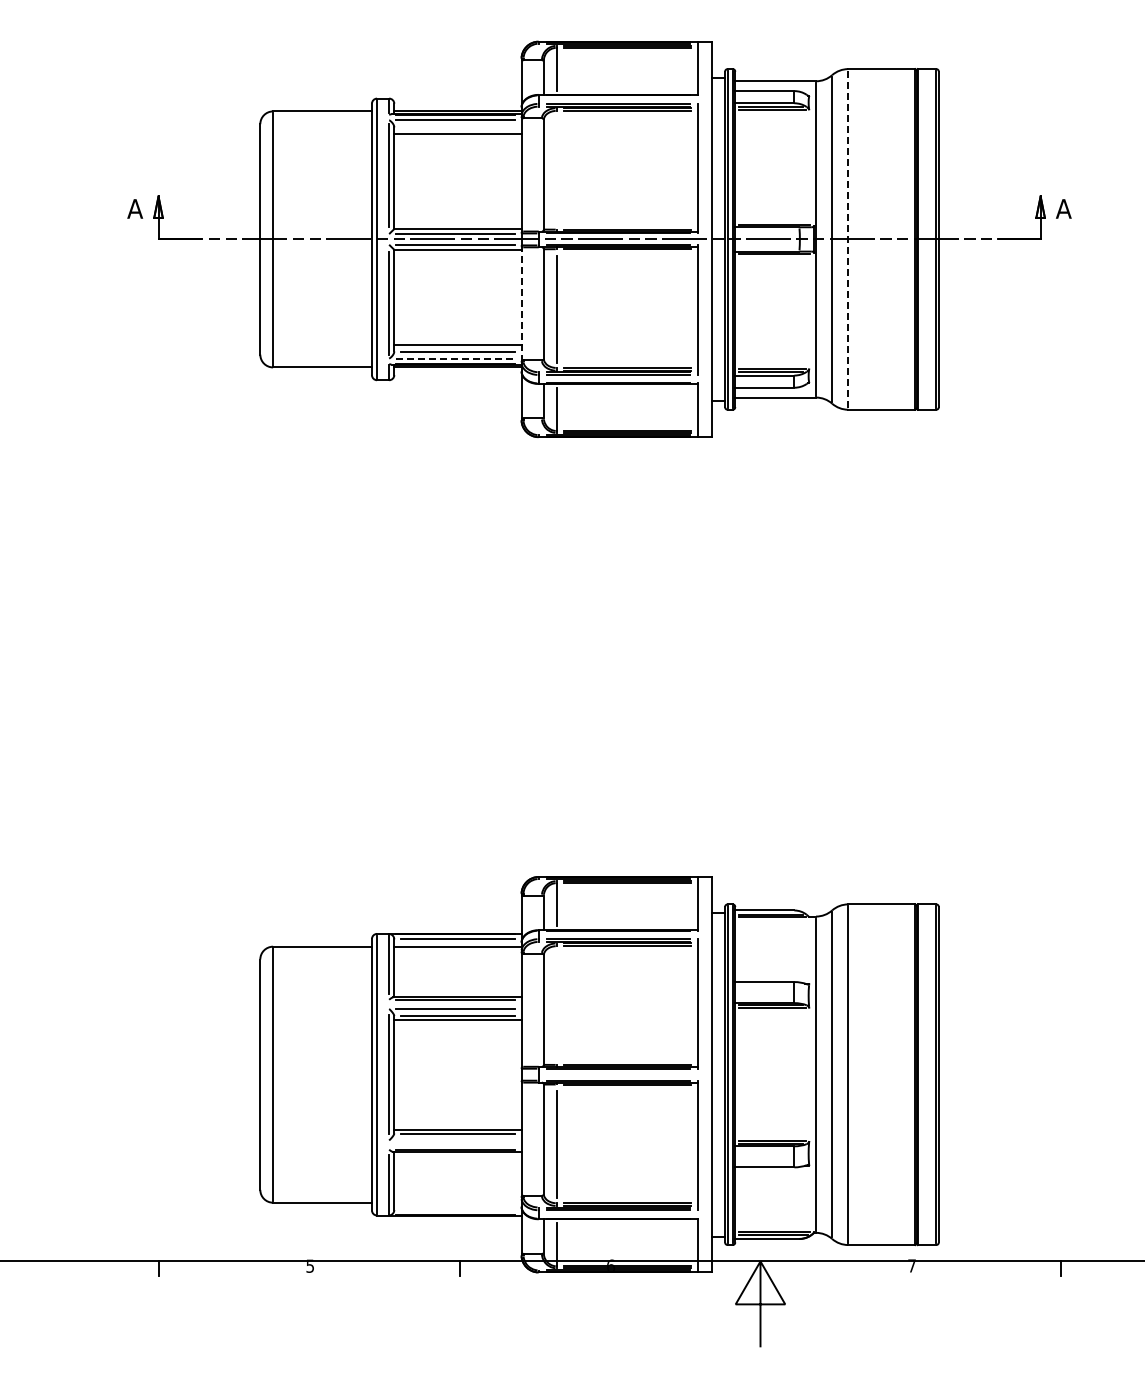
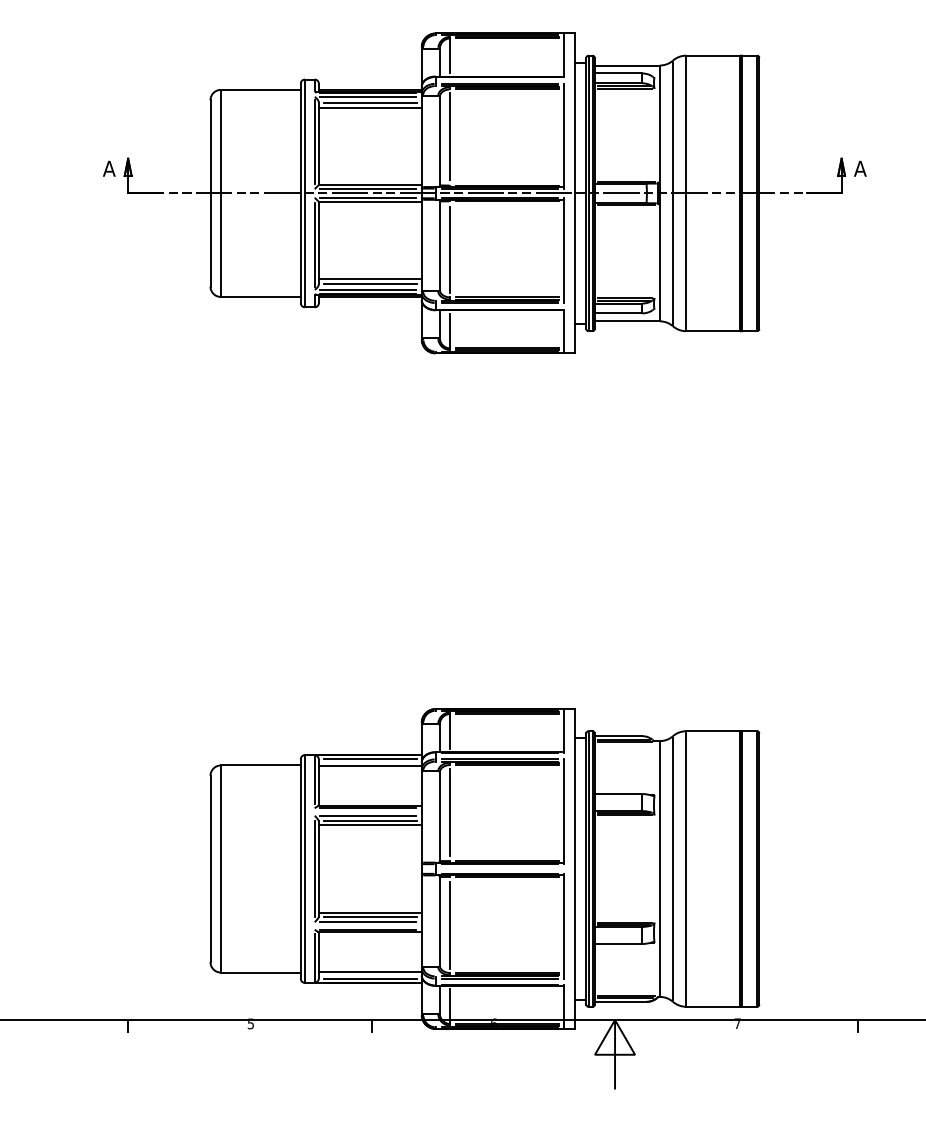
line: (457, 127) -> (369, 102), added
line: (556, 169) -> (450, 136), added
line: (848, 239) -> (686, 193), dashed -> solid
line: (521, 303) -> (421, 245), dashed -> solid
line: (455, 358) -> (368, 289), dashed -> solid
line: (556, 1004) -> (450, 812), added
line: (454, 1140) -> (367, 922), added
line: (457, 1202) -> (369, 972), added
line: (457, 1210) -> (369, 978), added

